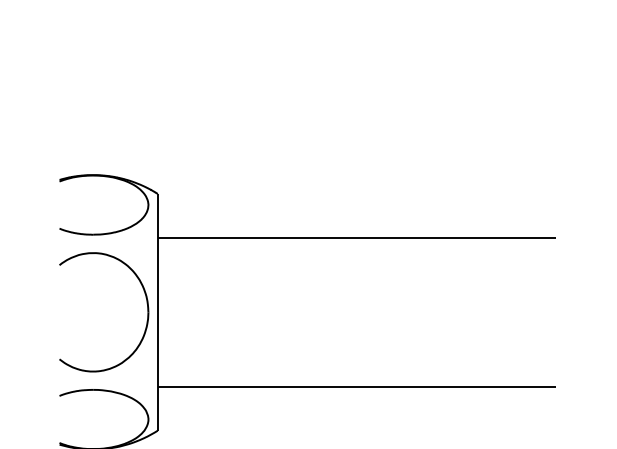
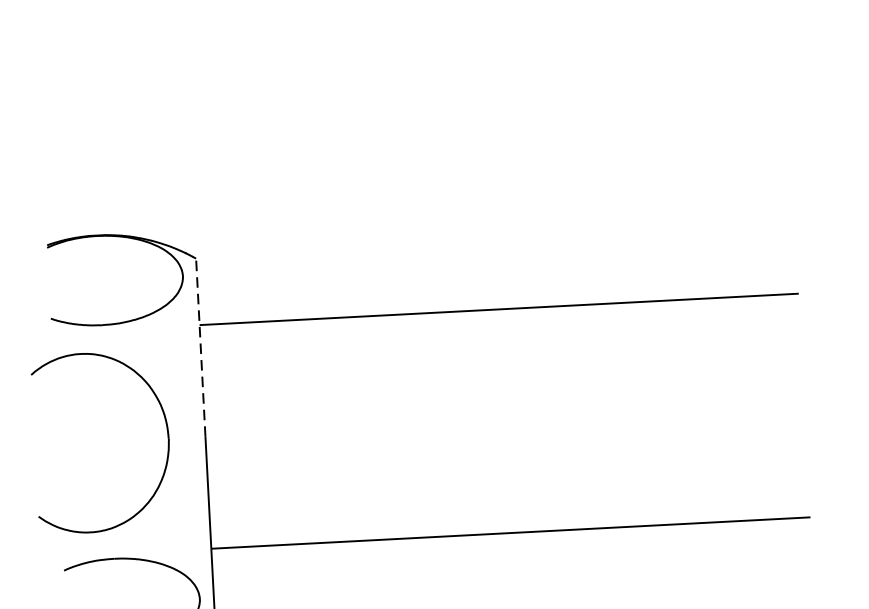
line: (157, 252) -> (200, 346), solid -> dashed
part: (146, 303) -> (165, 425), moved

